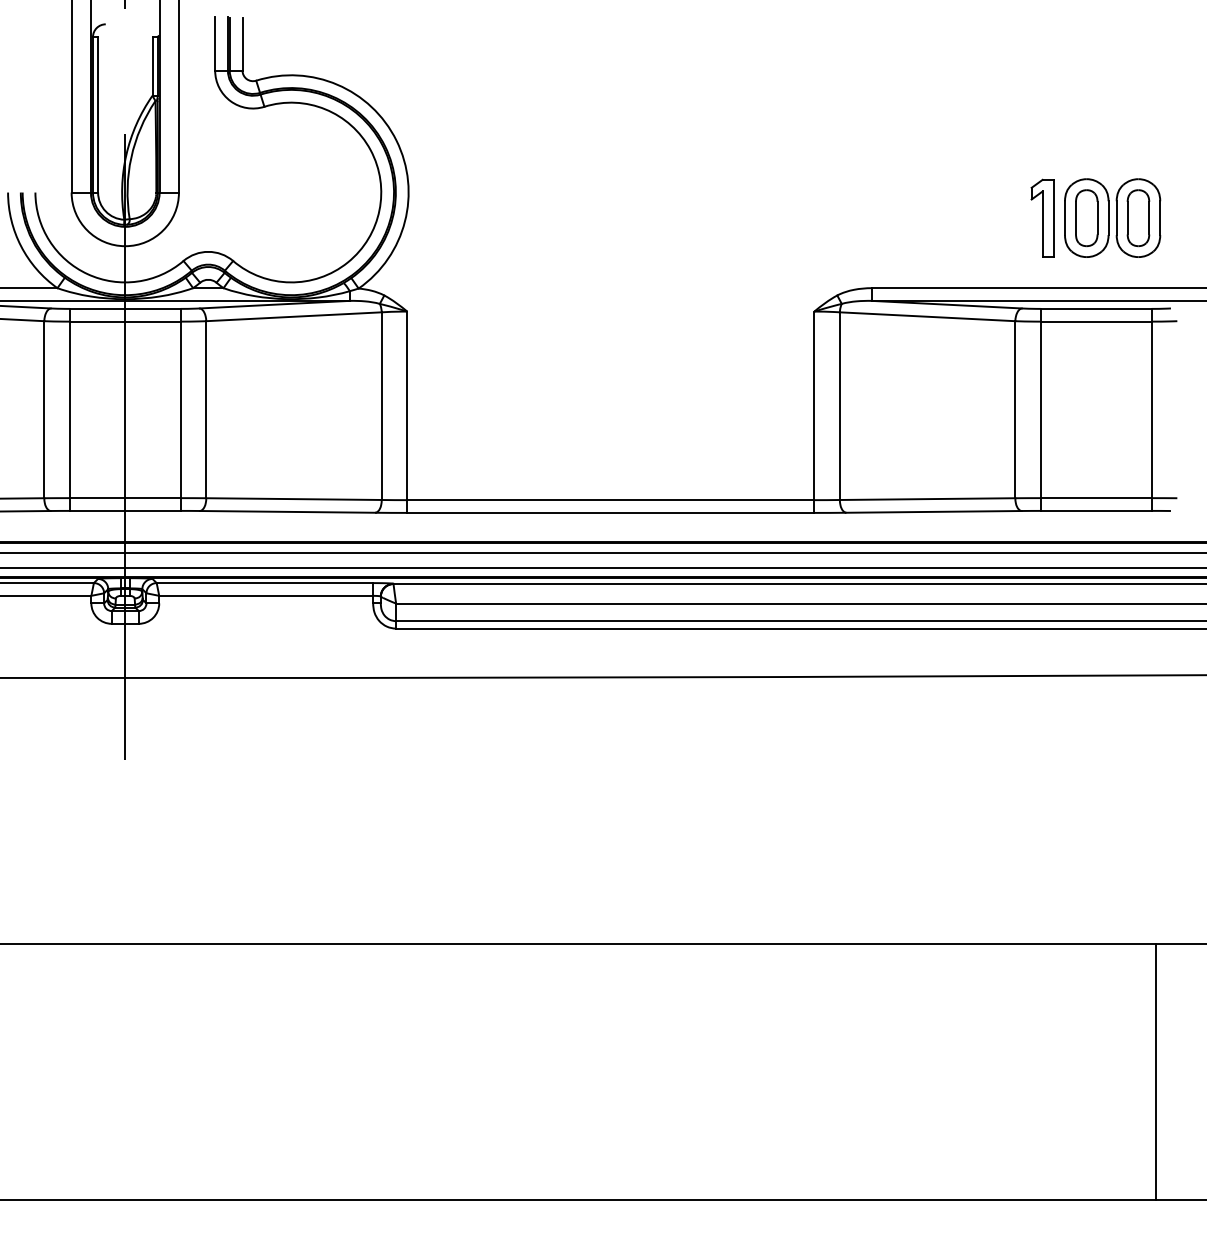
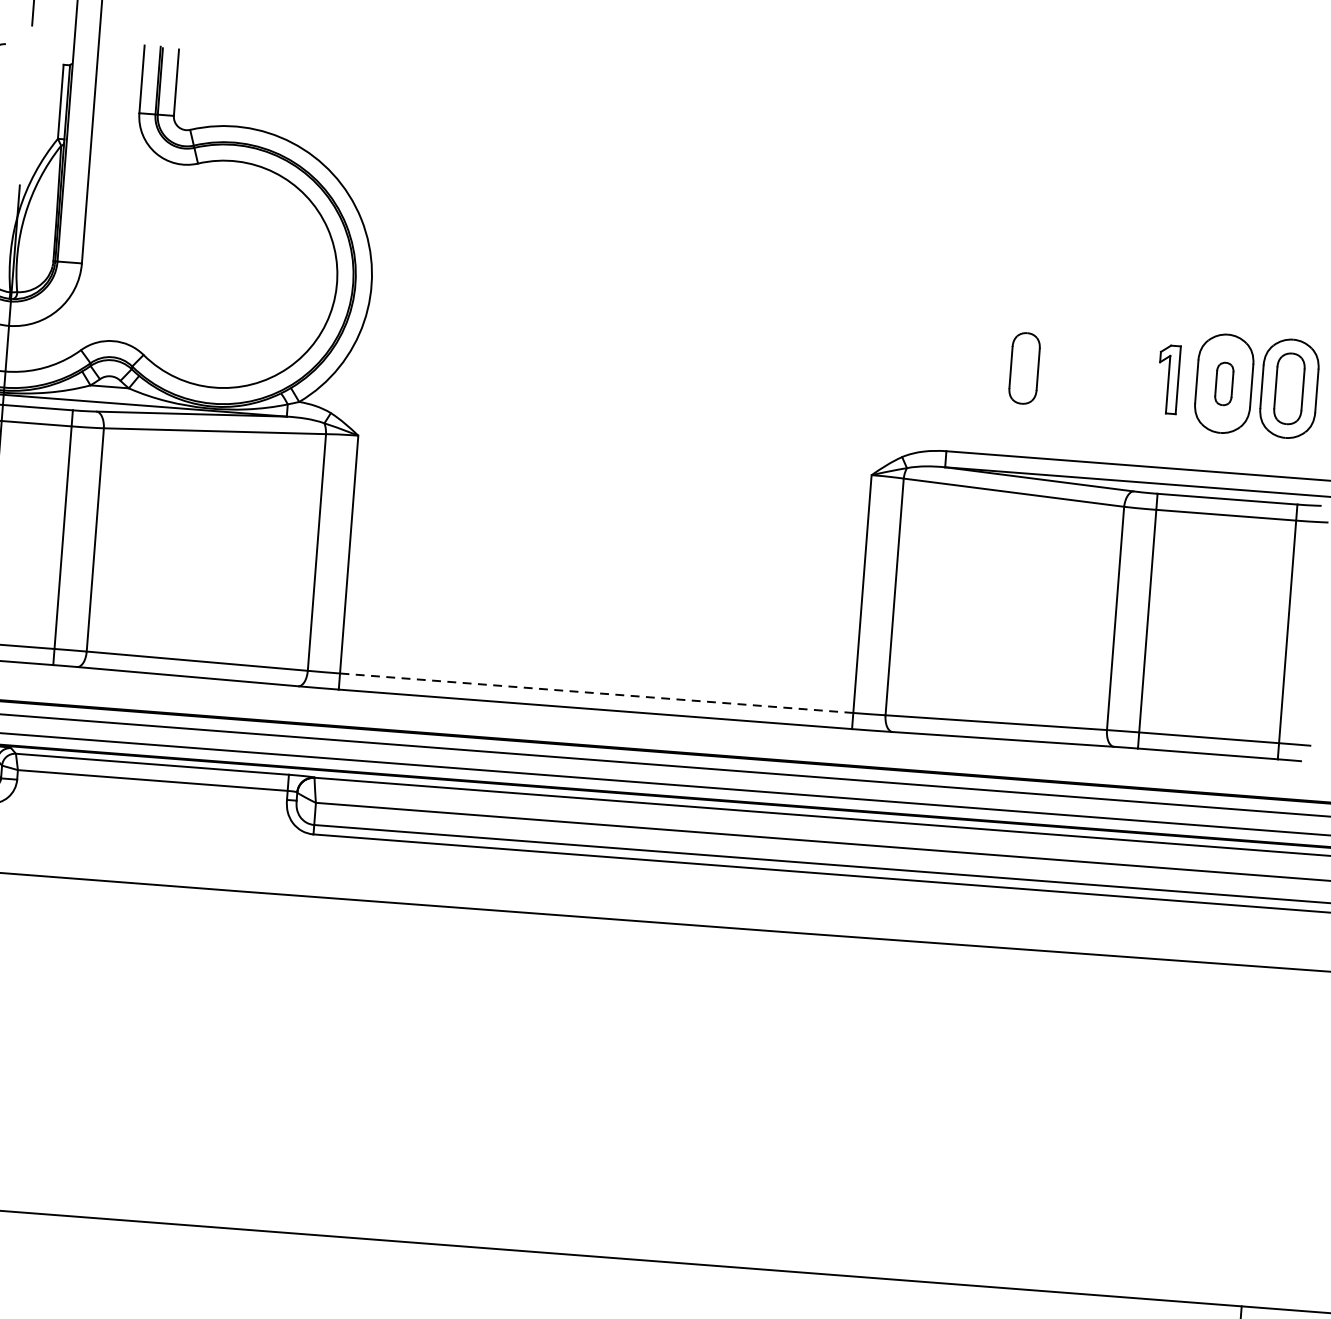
part: (1042, 217) -> (1168, 378), size x0.7
part: (928, 218) -> (1024, 368), added
part: (1086, 218) -> (1223, 384), size x0.6
line: (610, 500) -> (596, 693), solid -> dashed

